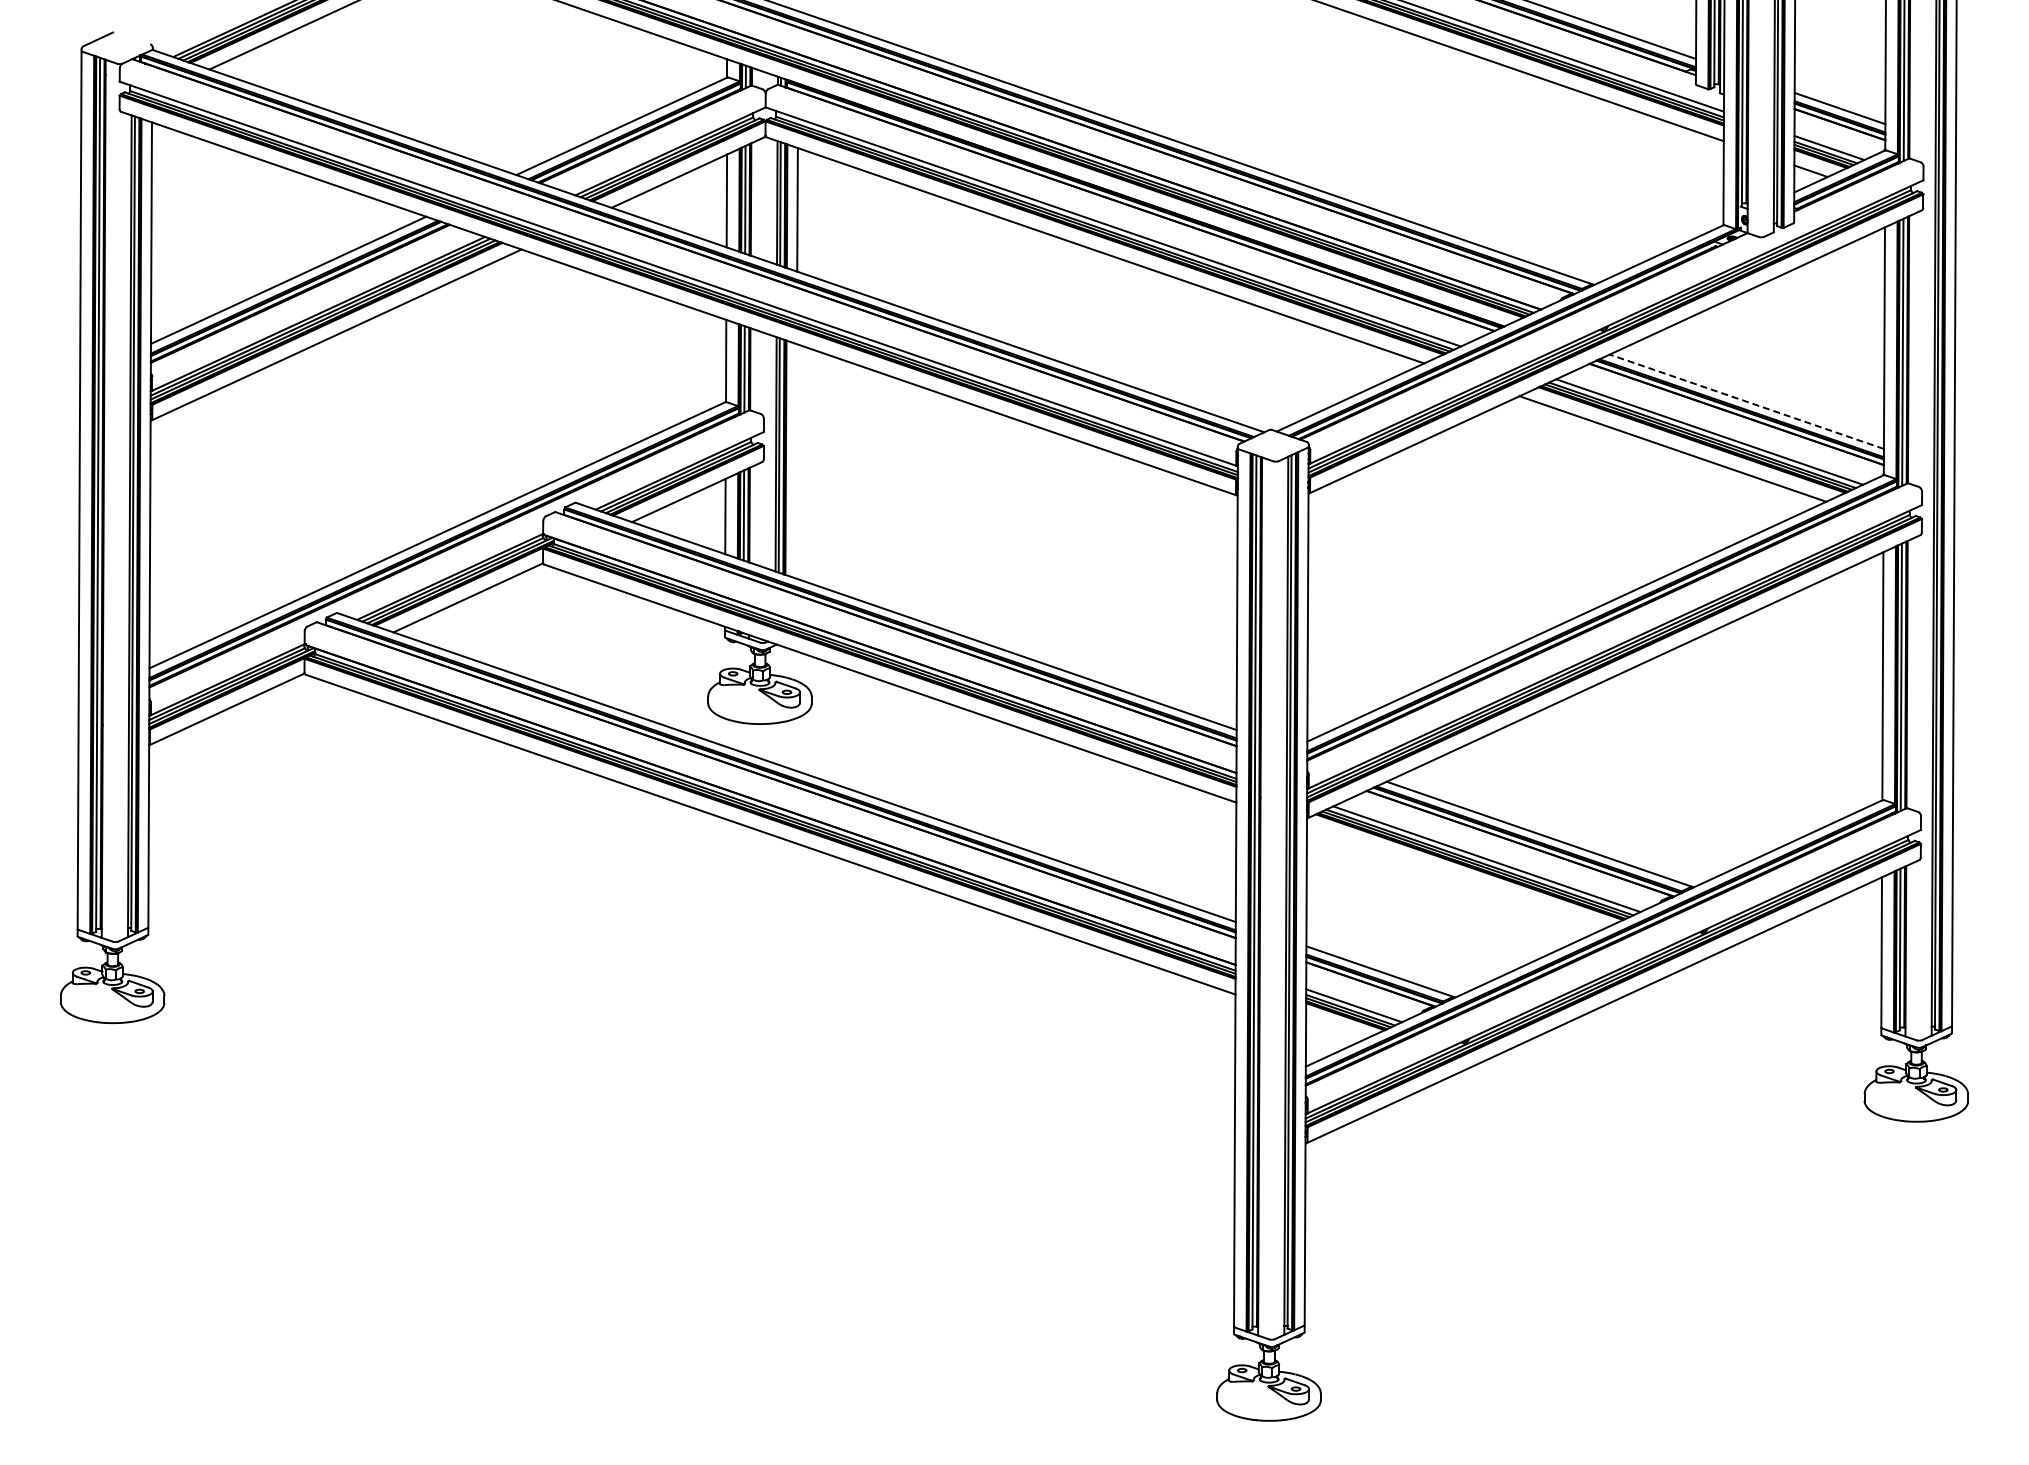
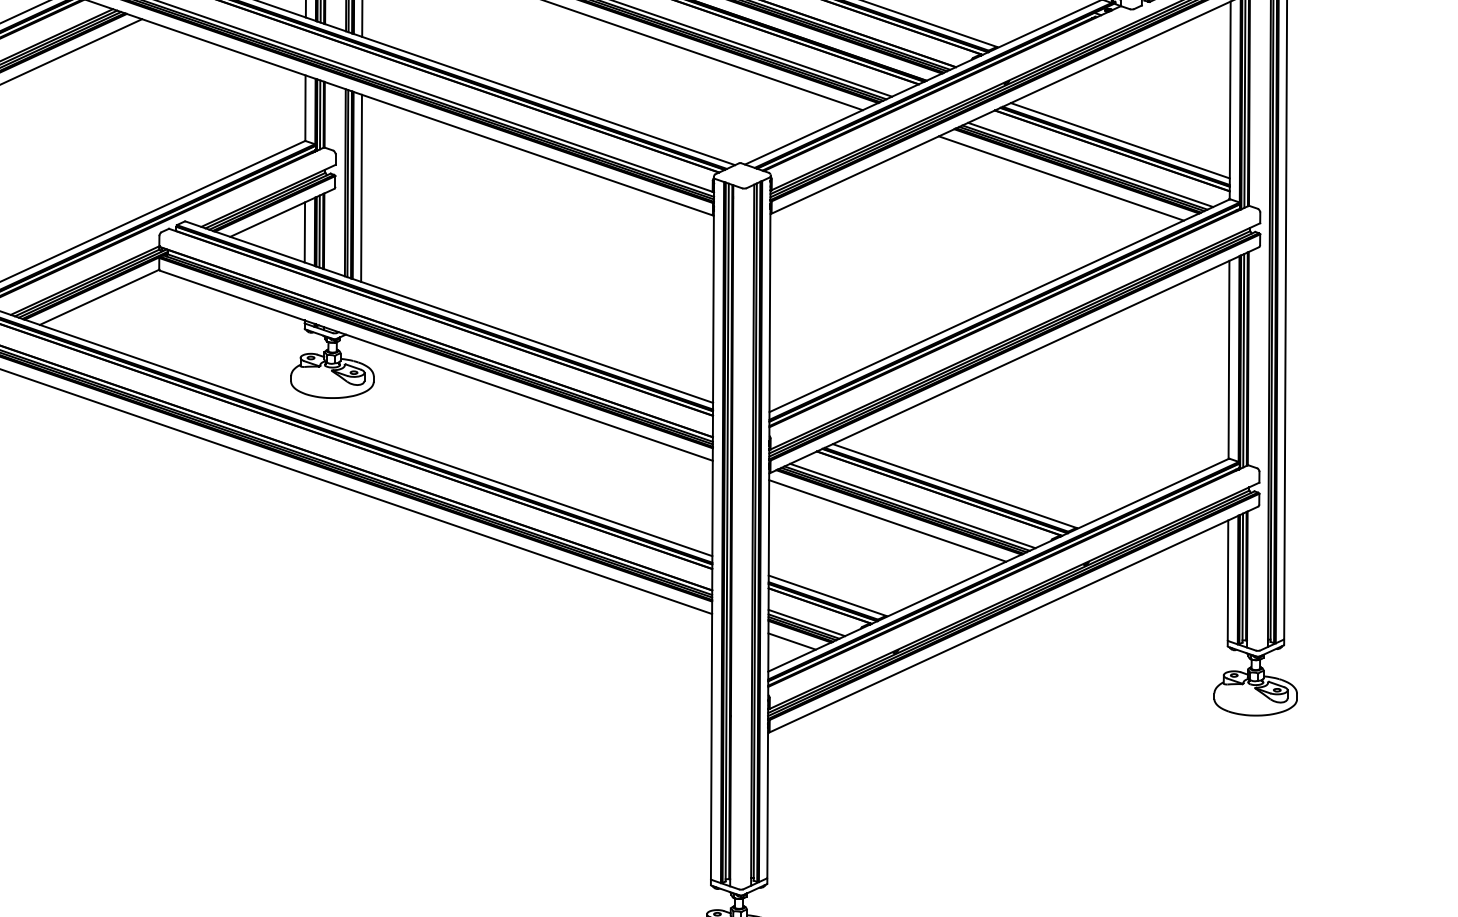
line: (1746, 401) -> (1120, 140), dashed -> solid
line: (795, 461) -> (360, 188), added
line: (1455, 877) -> (887, 520), added
line: (1335, 1028) -> (791, 641), added

